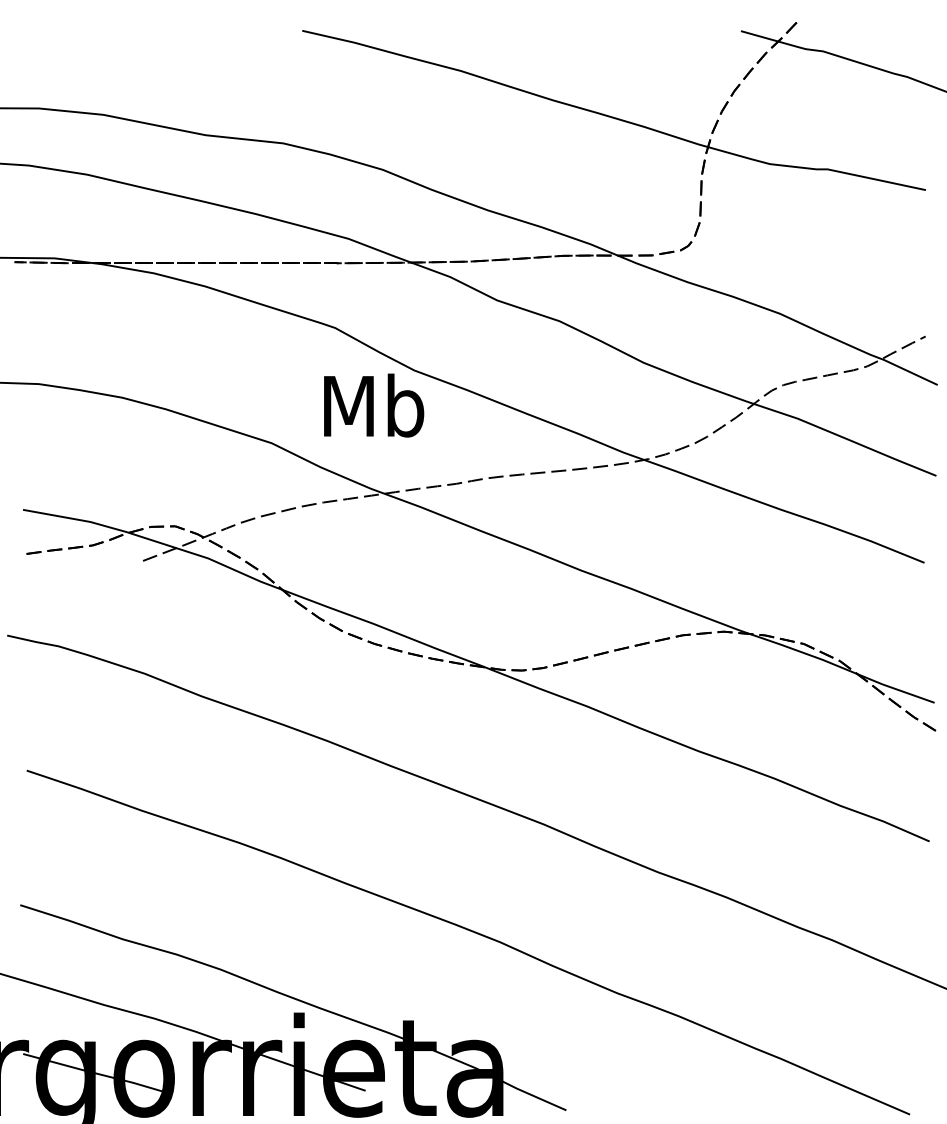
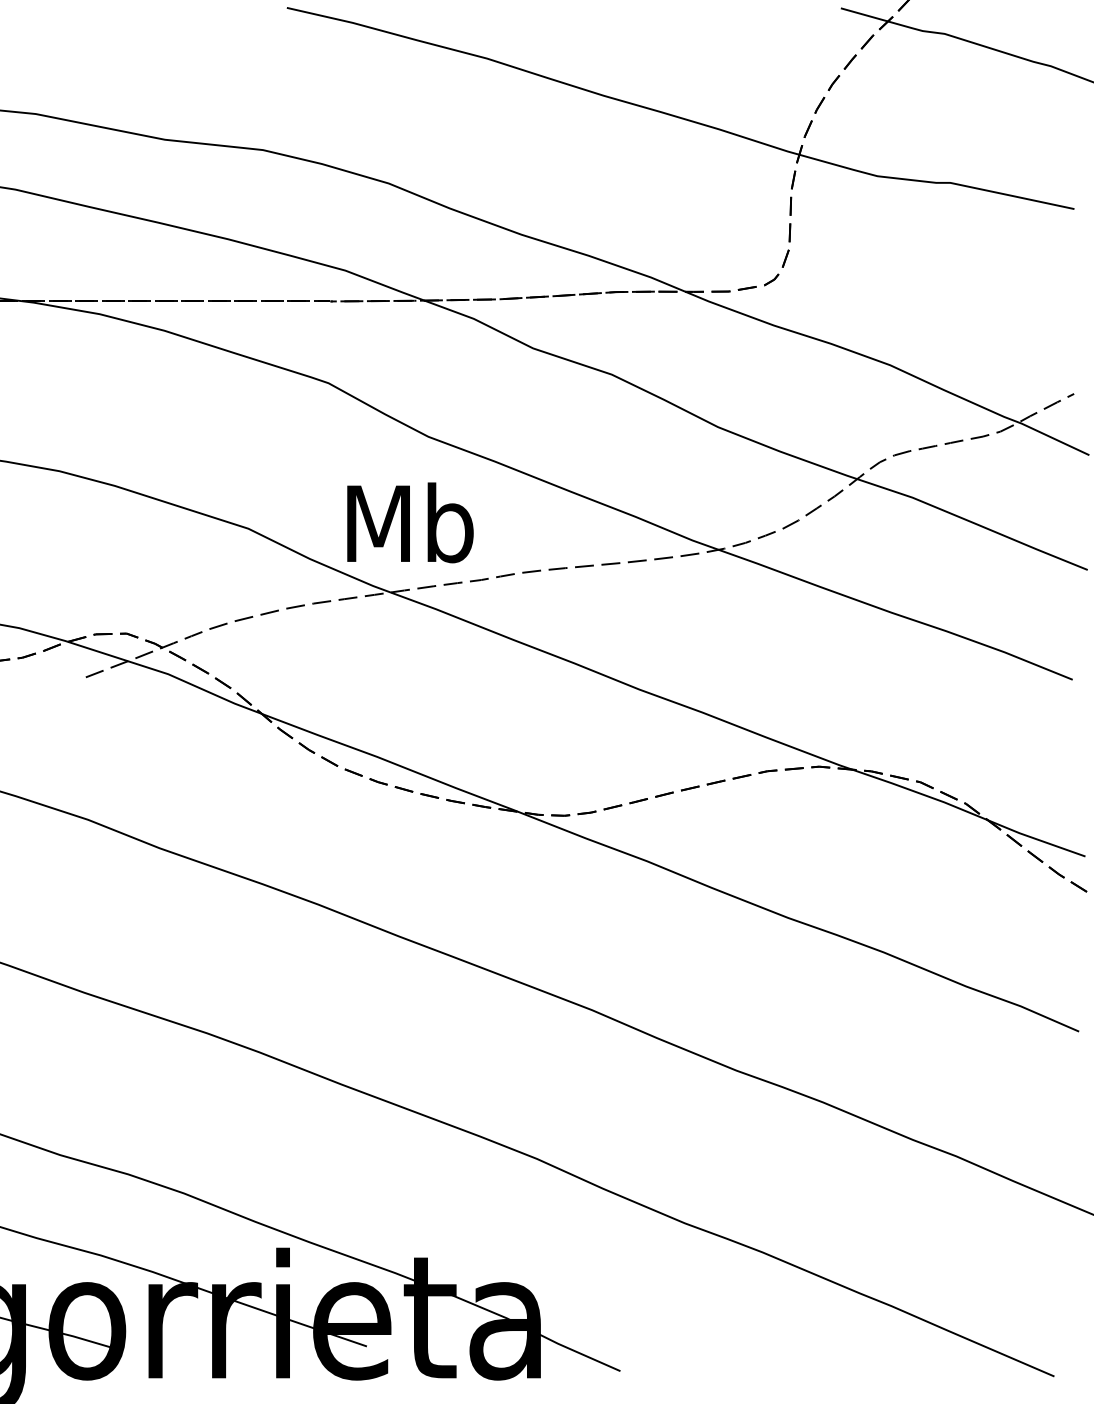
text: (374, 405) -> (410, 522), moved

